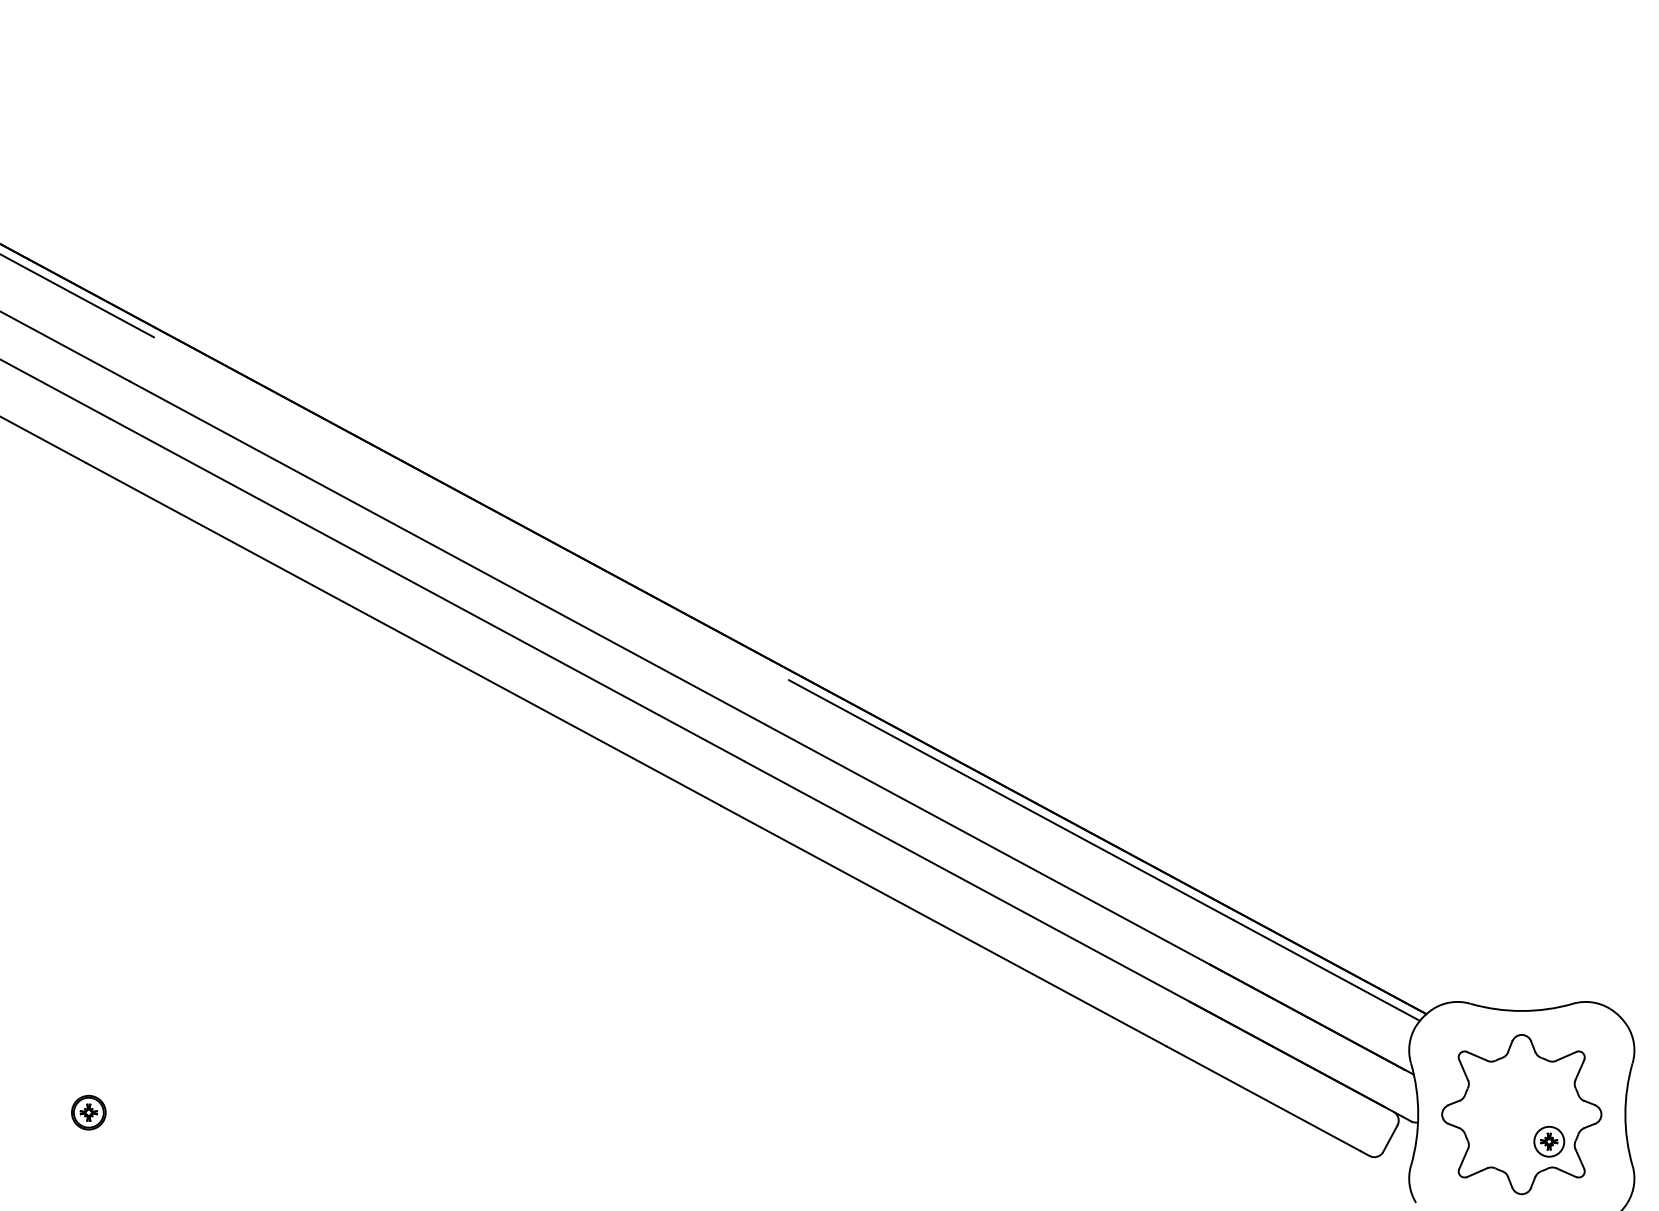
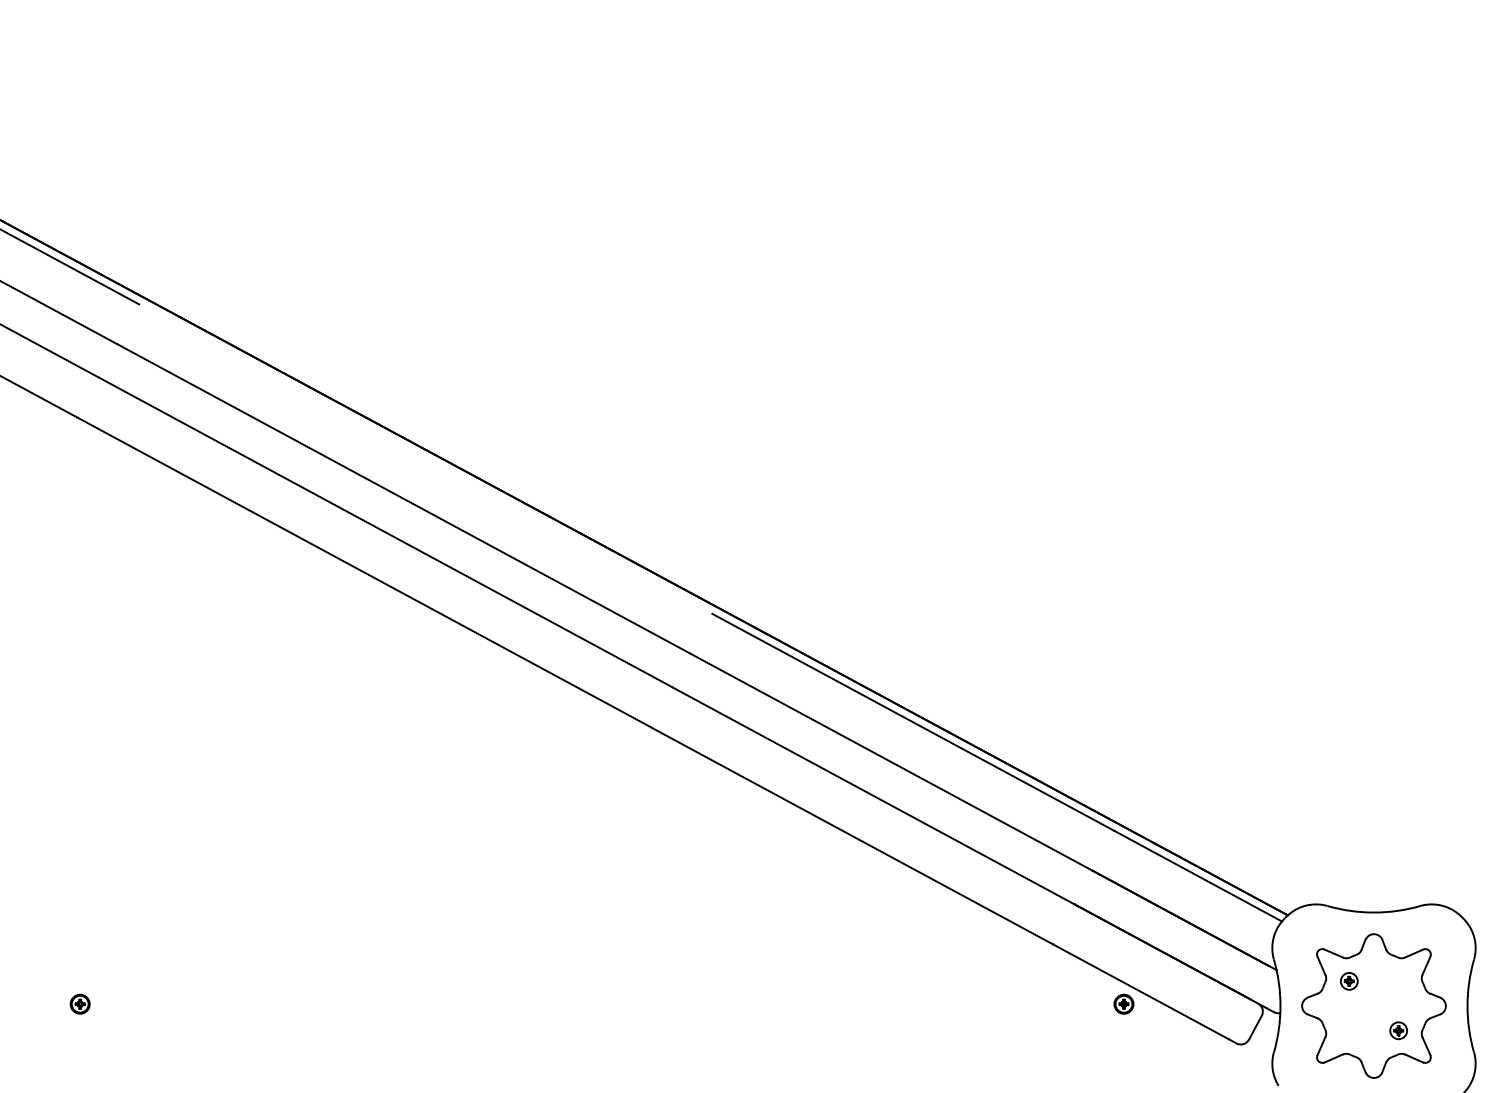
part: (1494, 1087) -> (1349, 981), added
part: (87, 1111) -> (79, 1003), size x0.62
part: (1244, 1111) -> (1123, 1003), added
part: (1548, 1141) -> (1398, 1030), size x0.62

